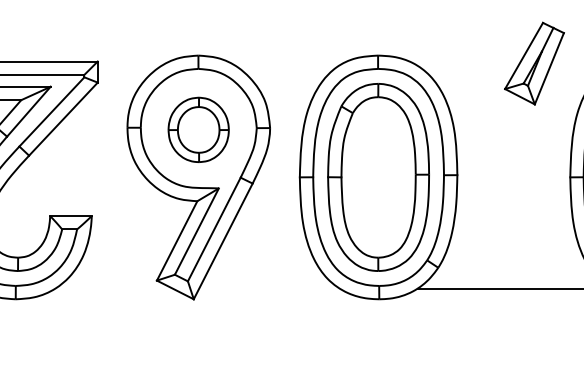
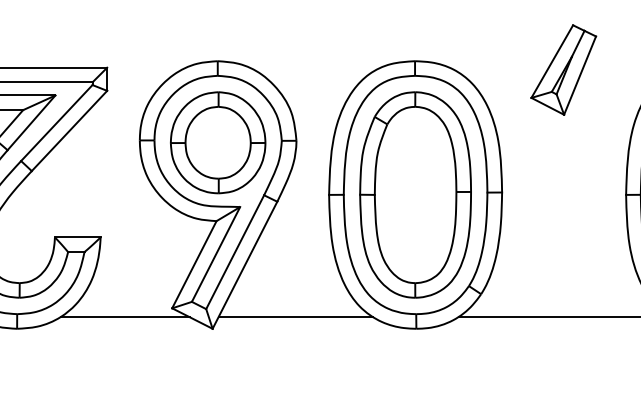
part: (534, 63) -> (563, 69), moved
part: (198, 129) -> (217, 142), size x1.43
line: (113, 288) -> (124, 316), added
line: (269, 288) -> (295, 316), added

